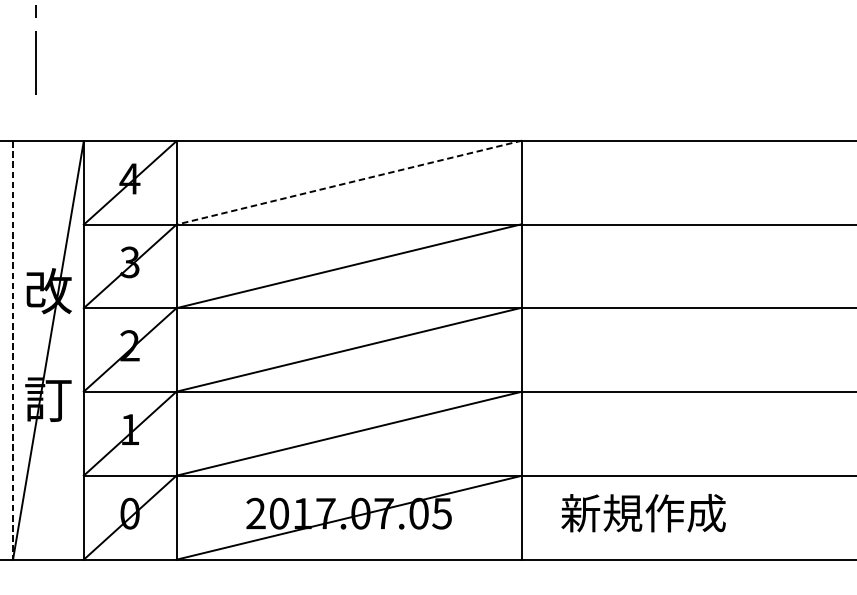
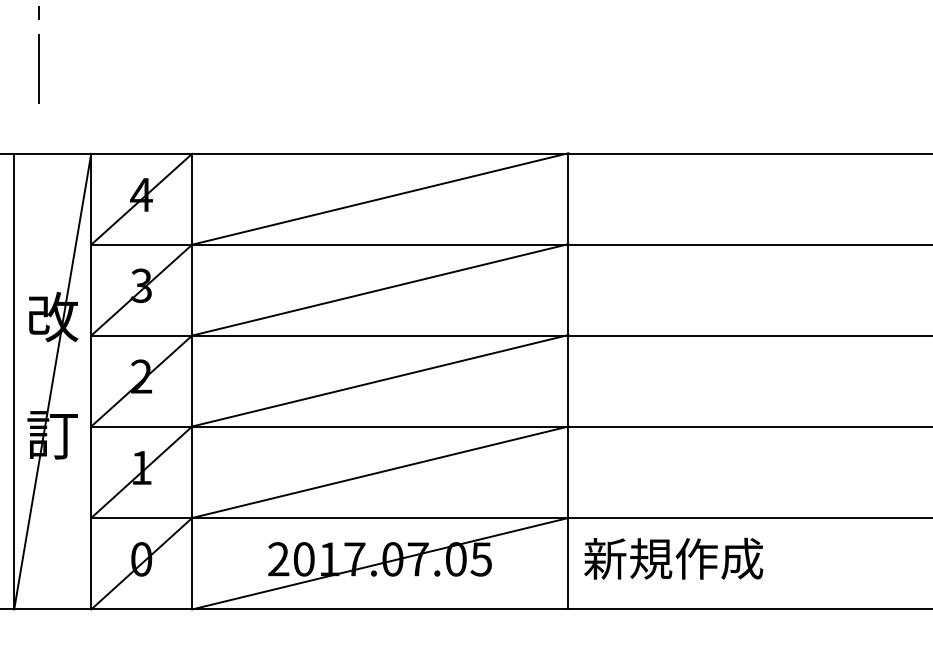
line: (349, 182) -> (380, 198), dashed -> solid
line: (13, 350) -> (14, 381), dashed -> solid
text: (643, 512) -> (673, 558), moved

